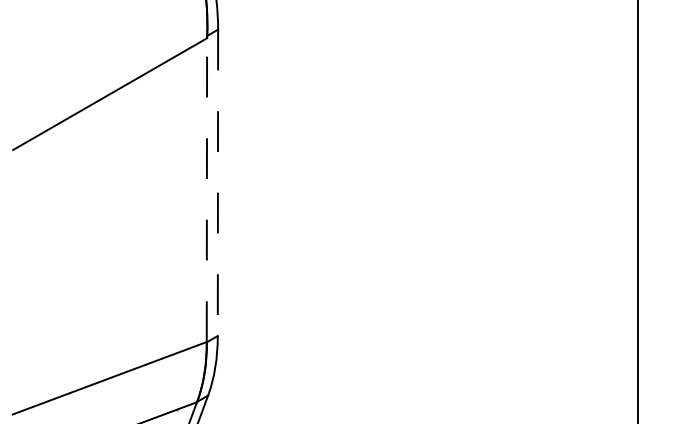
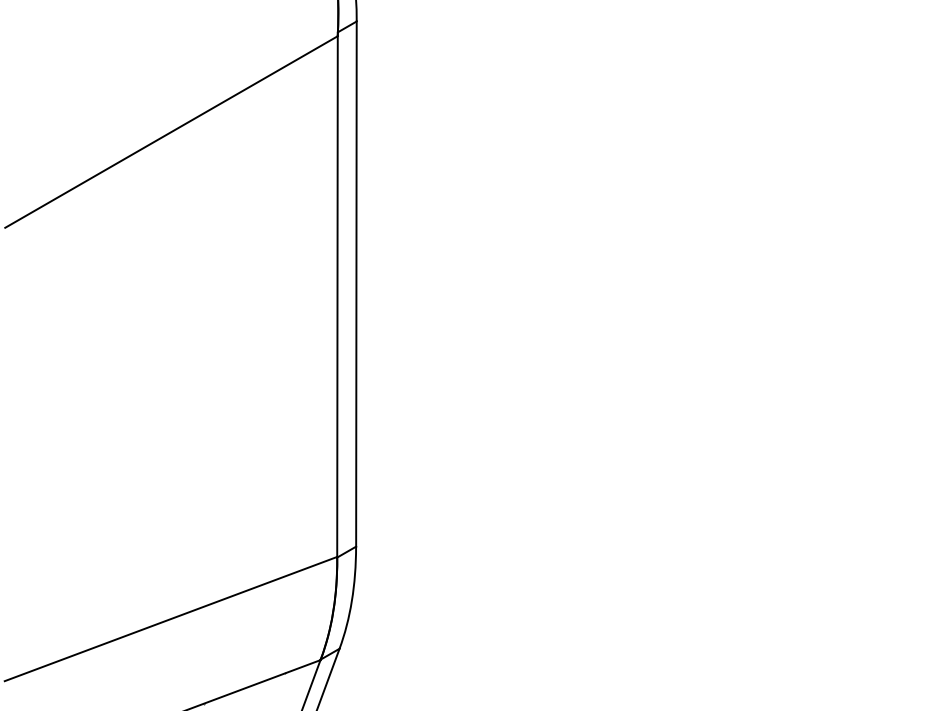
line: (217, 183) -> (355, 285), dashed -> solid
line: (206, 190) -> (336, 297), dashed -> solid

